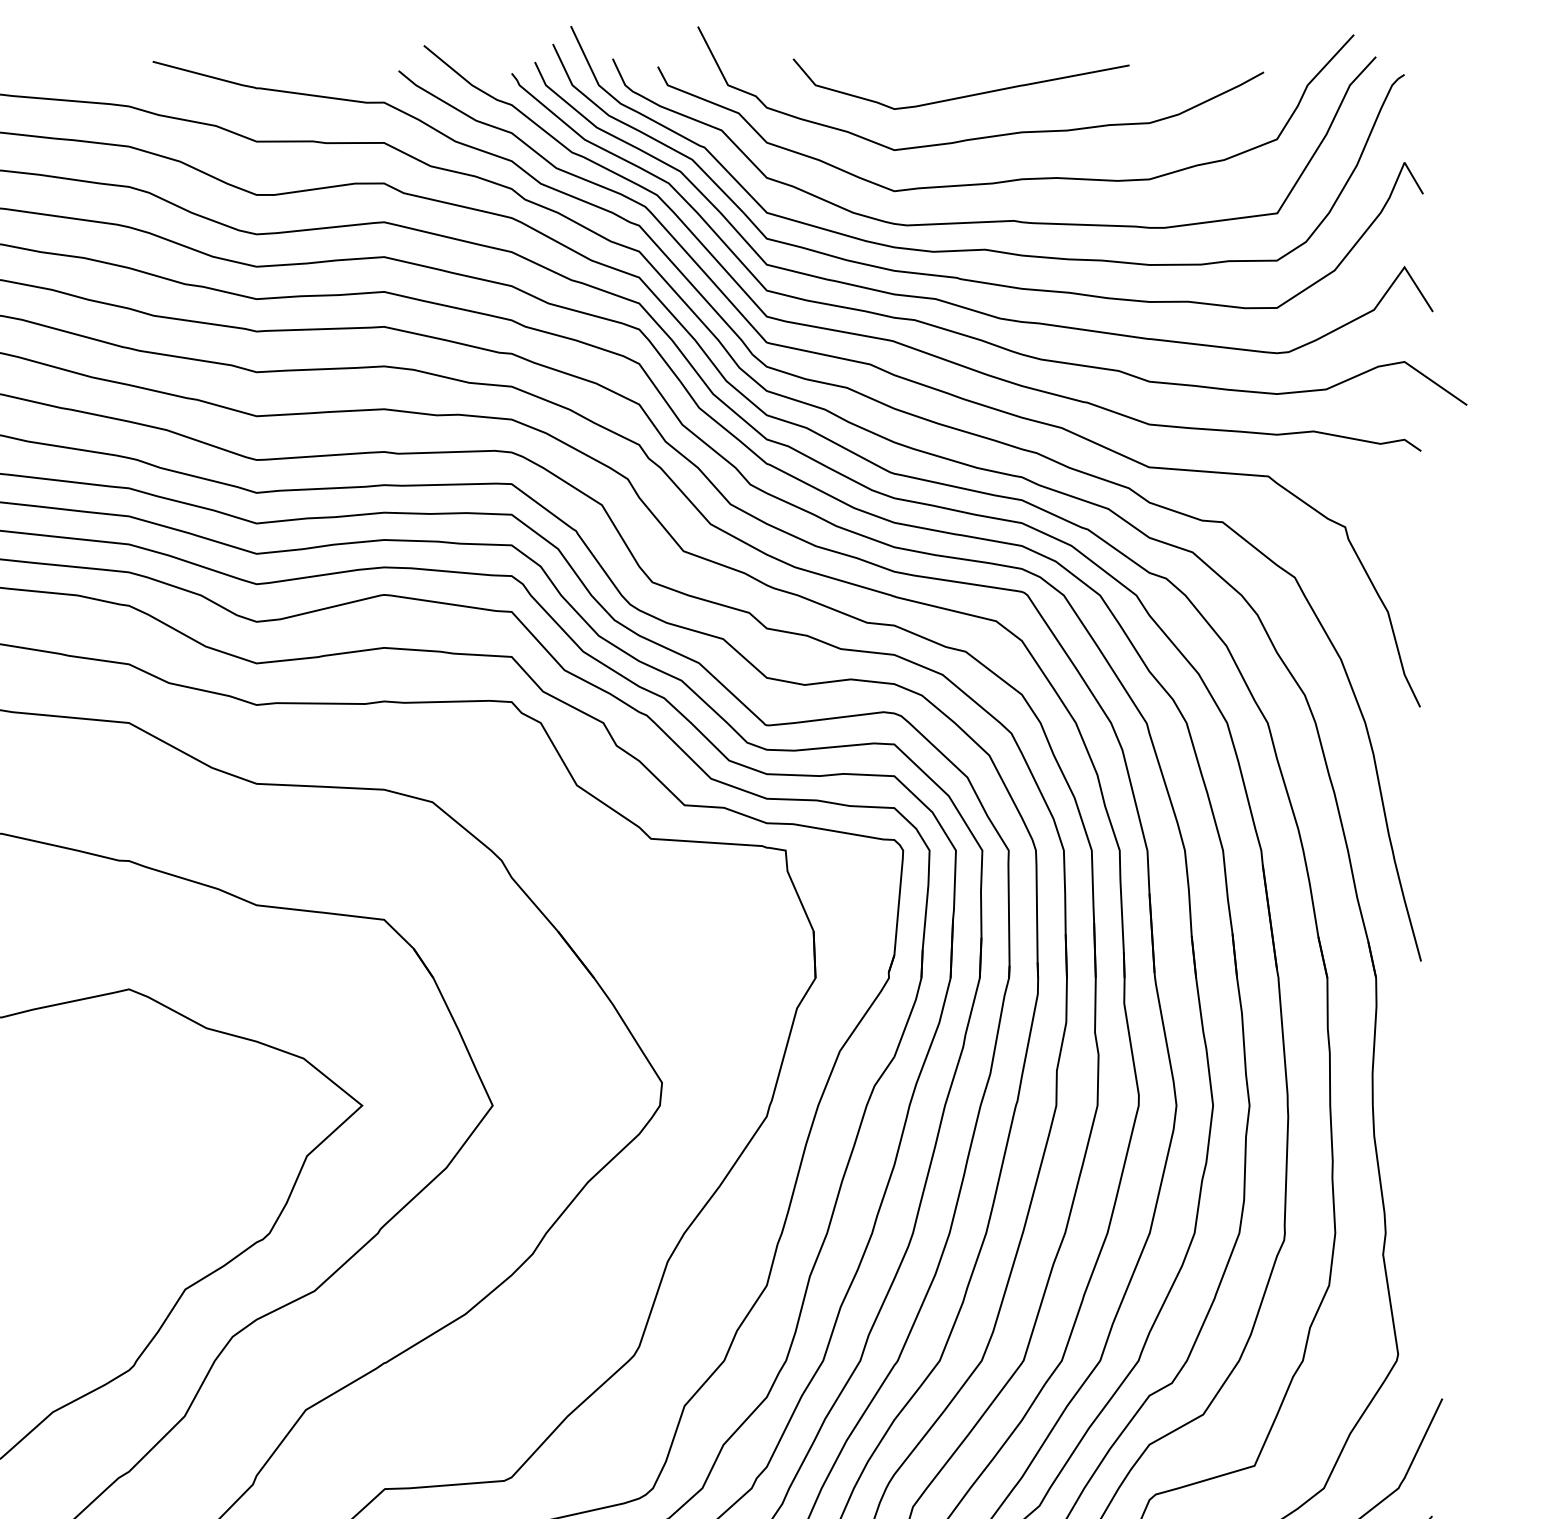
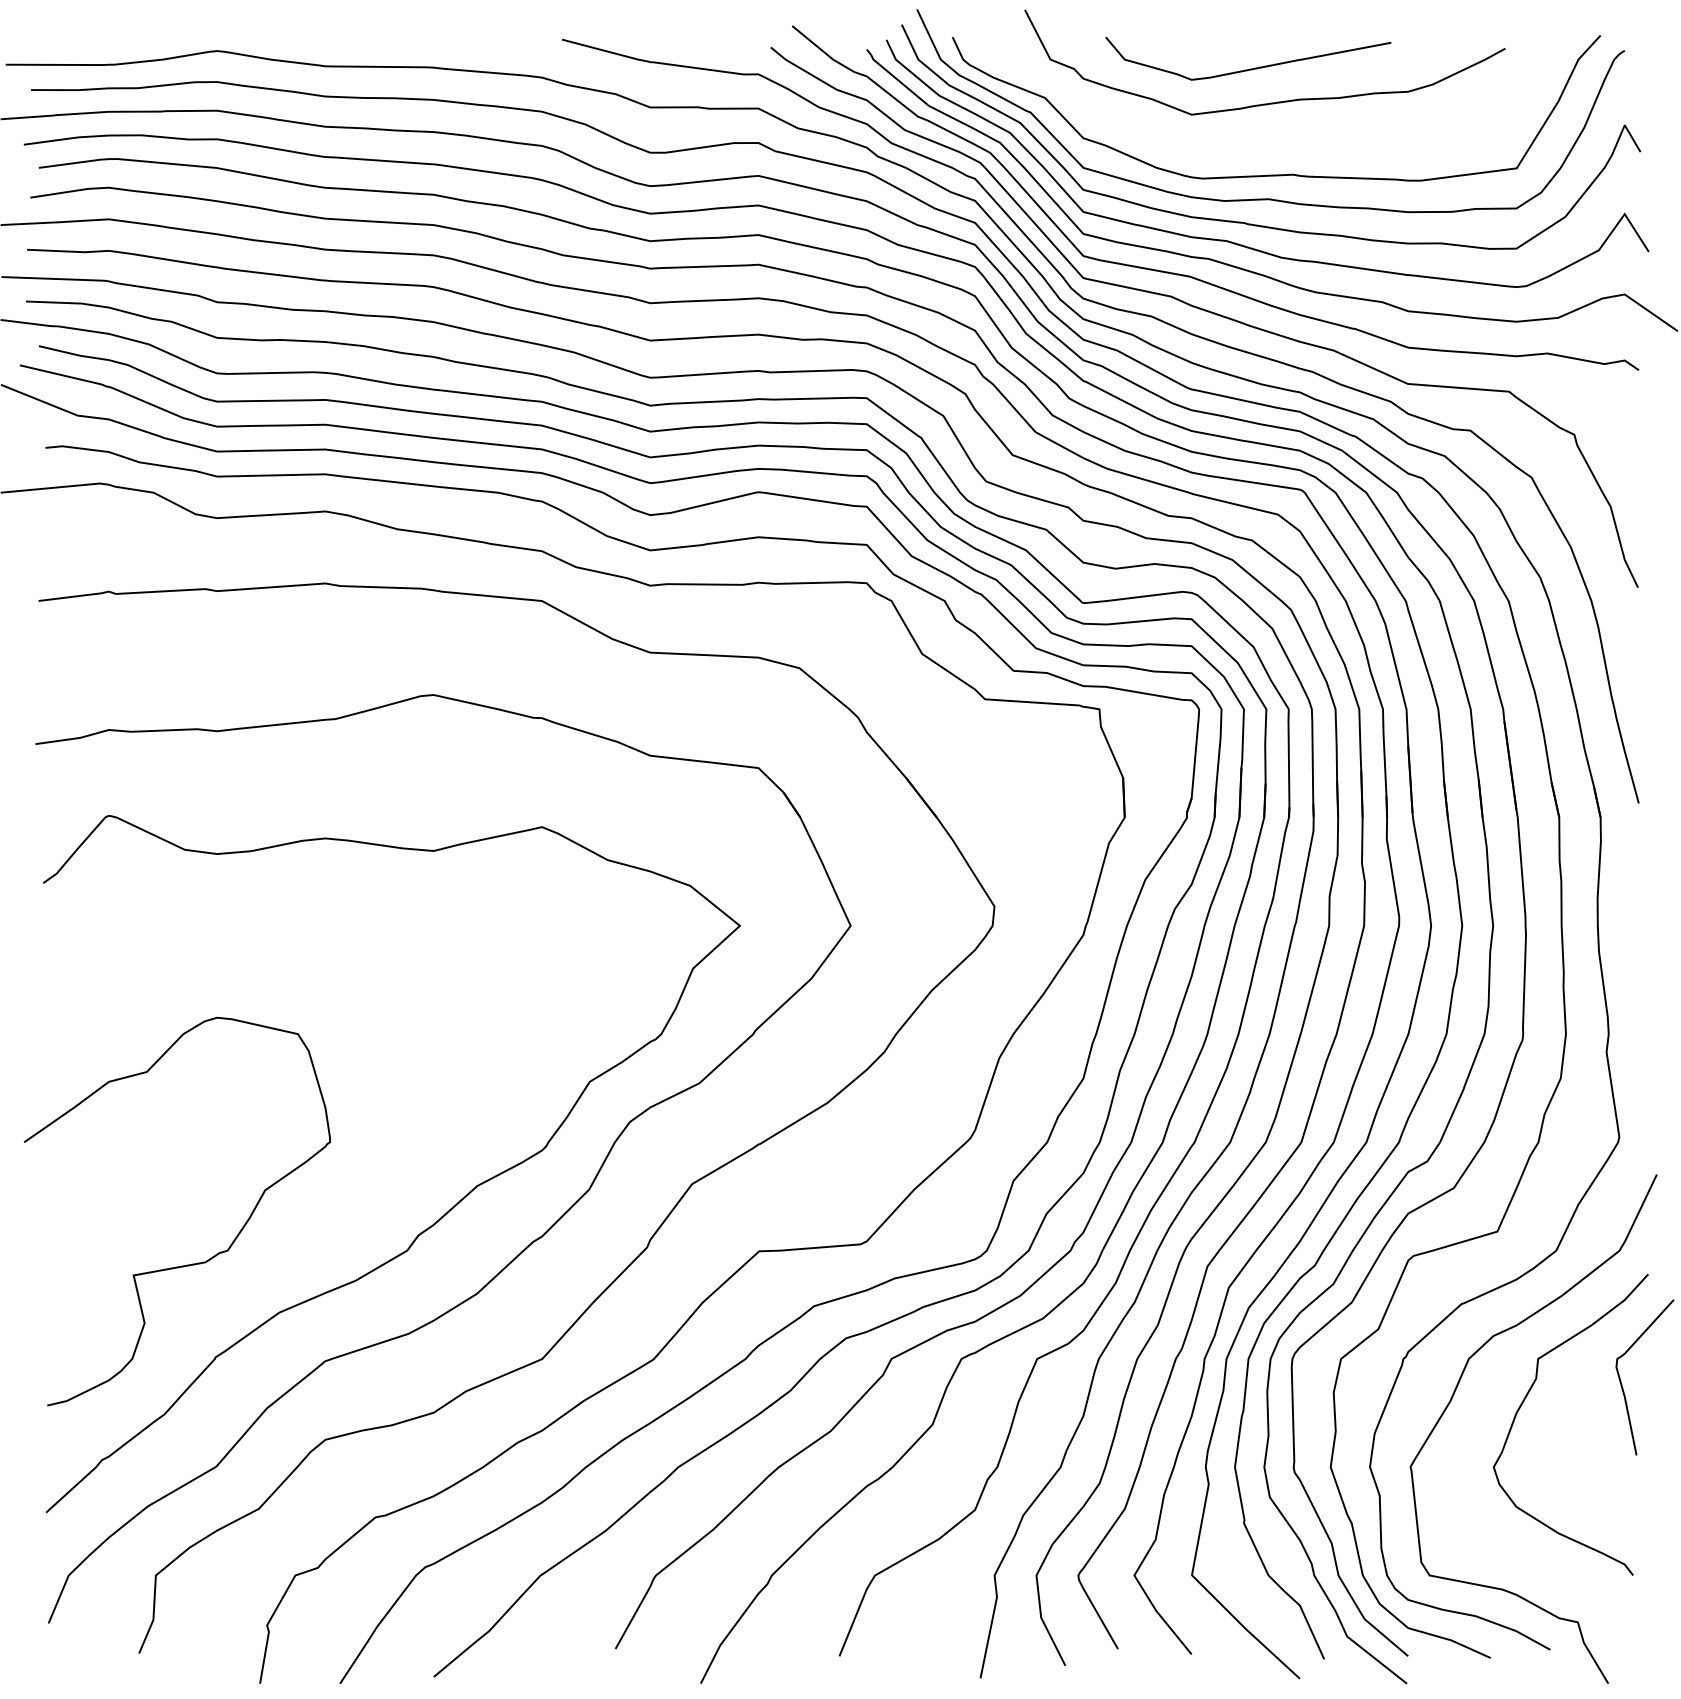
curve: (1019, 178) -> (1297, 138), removed

